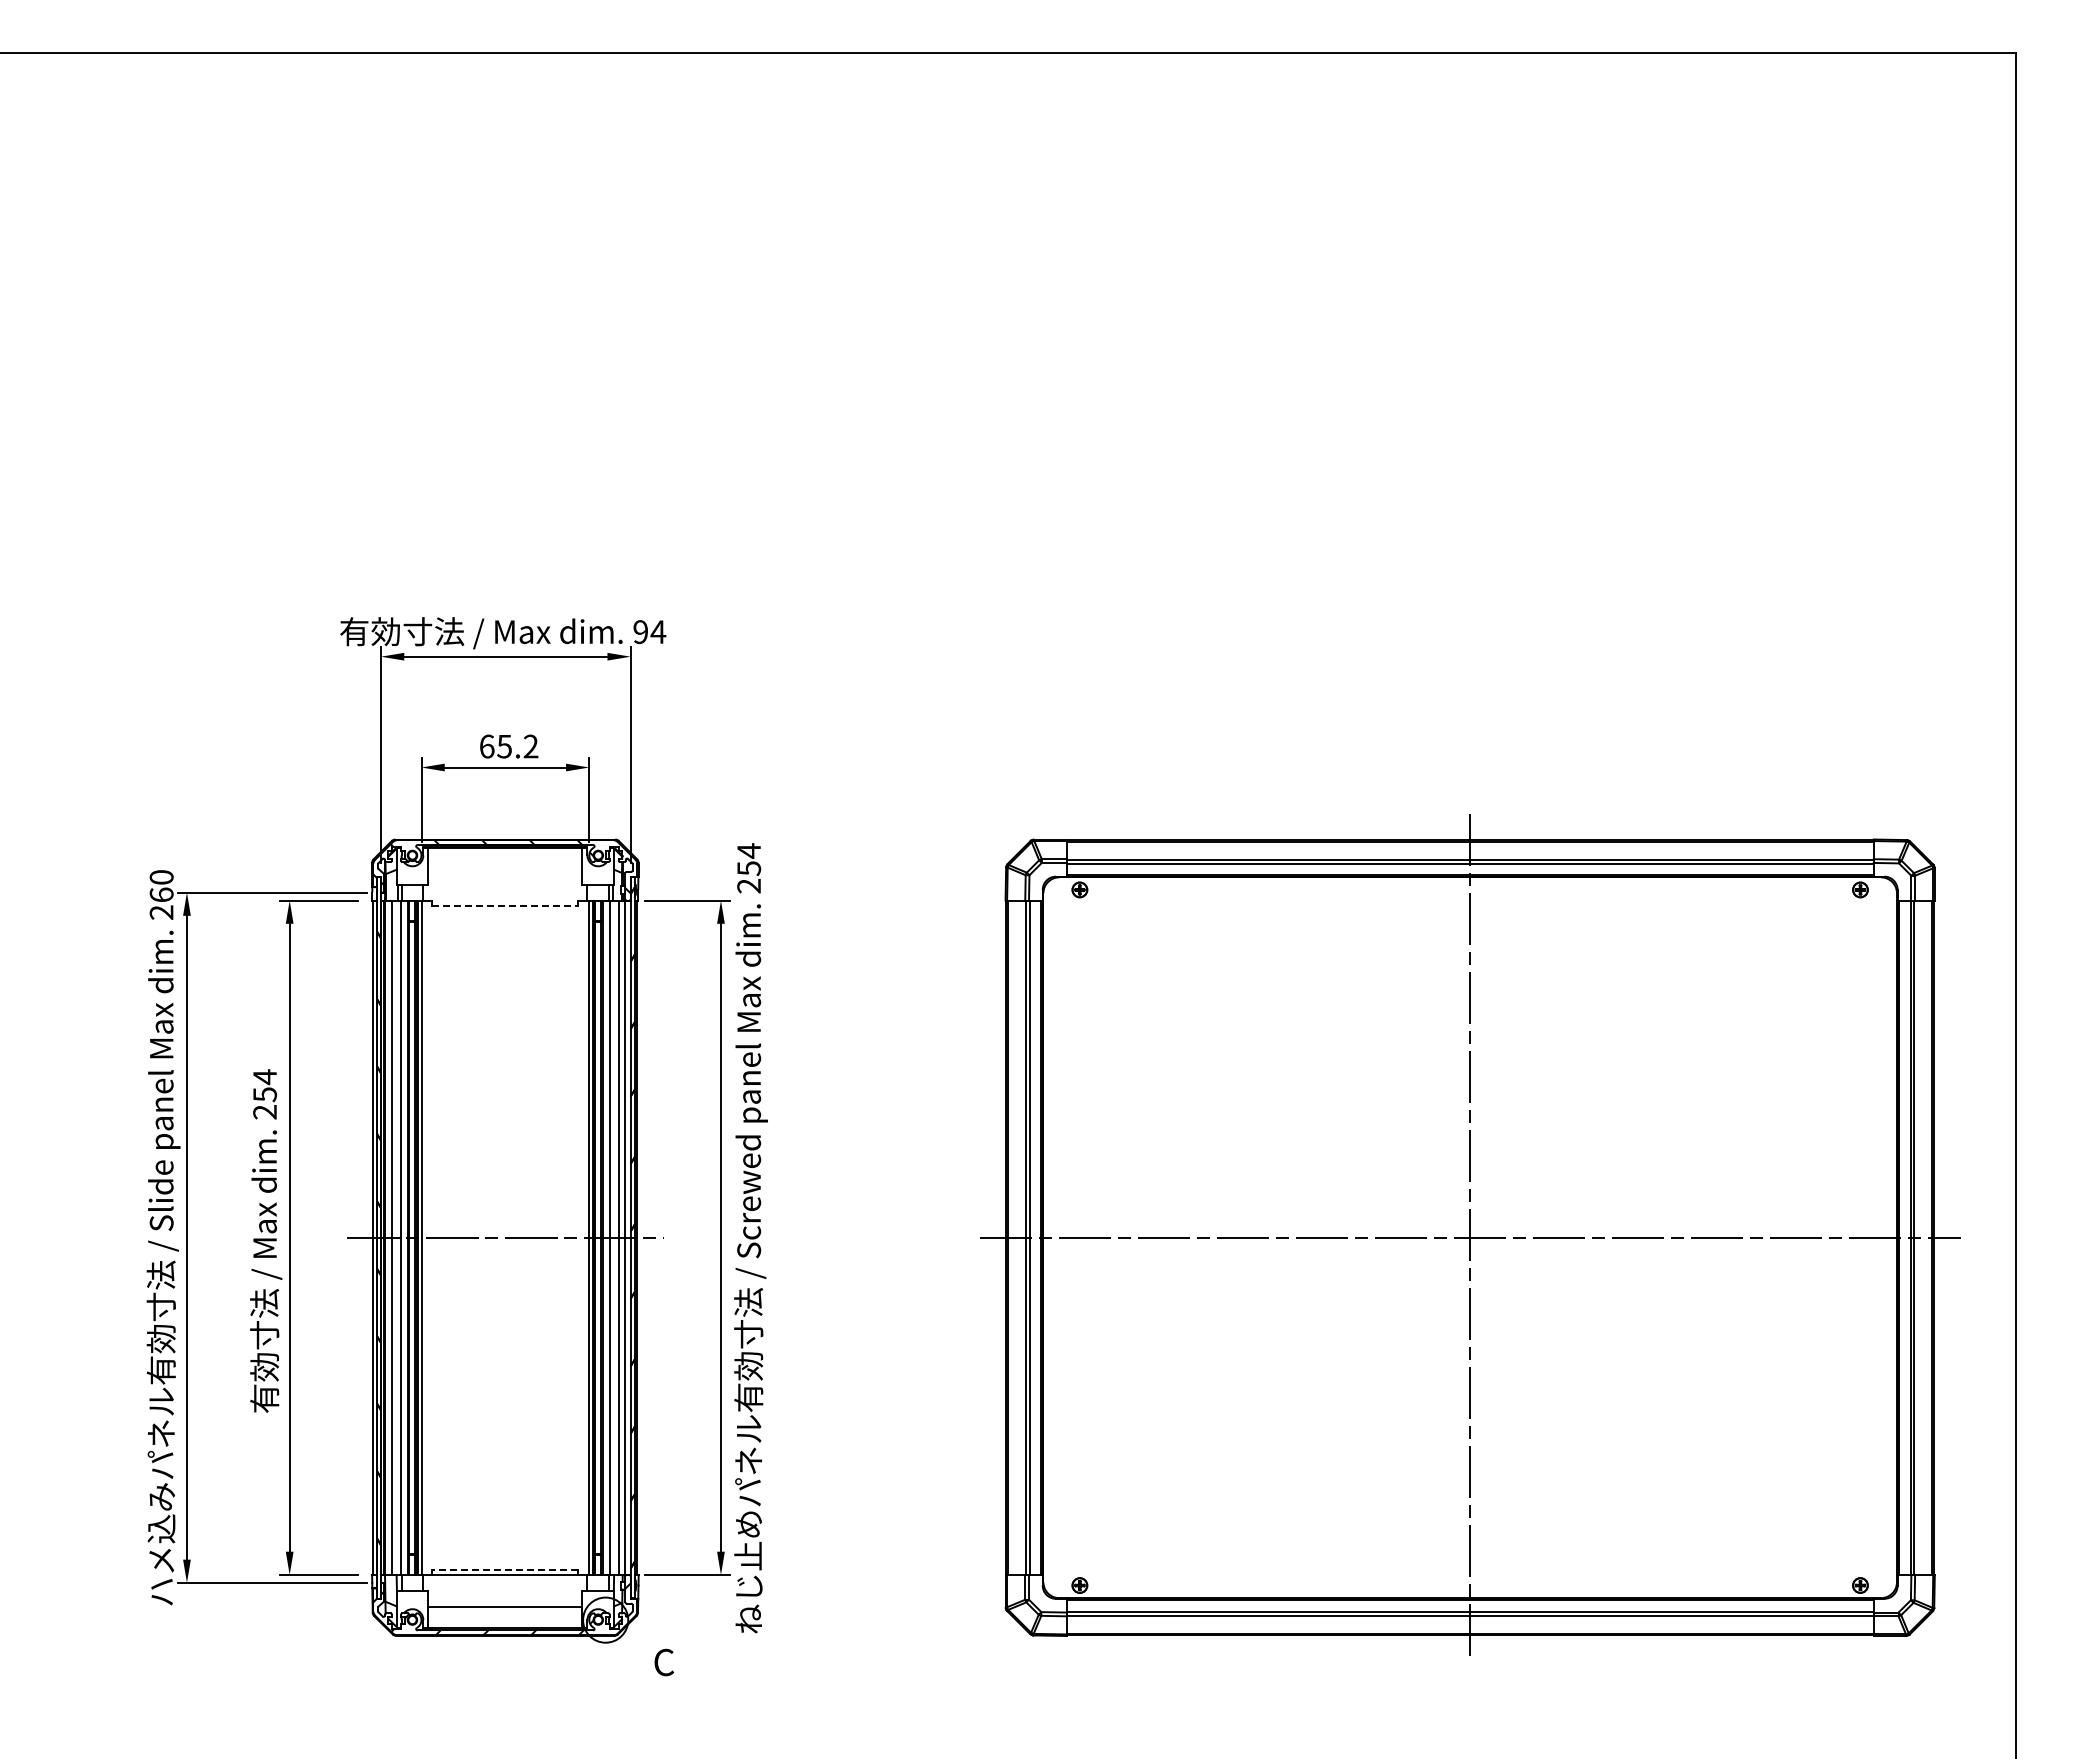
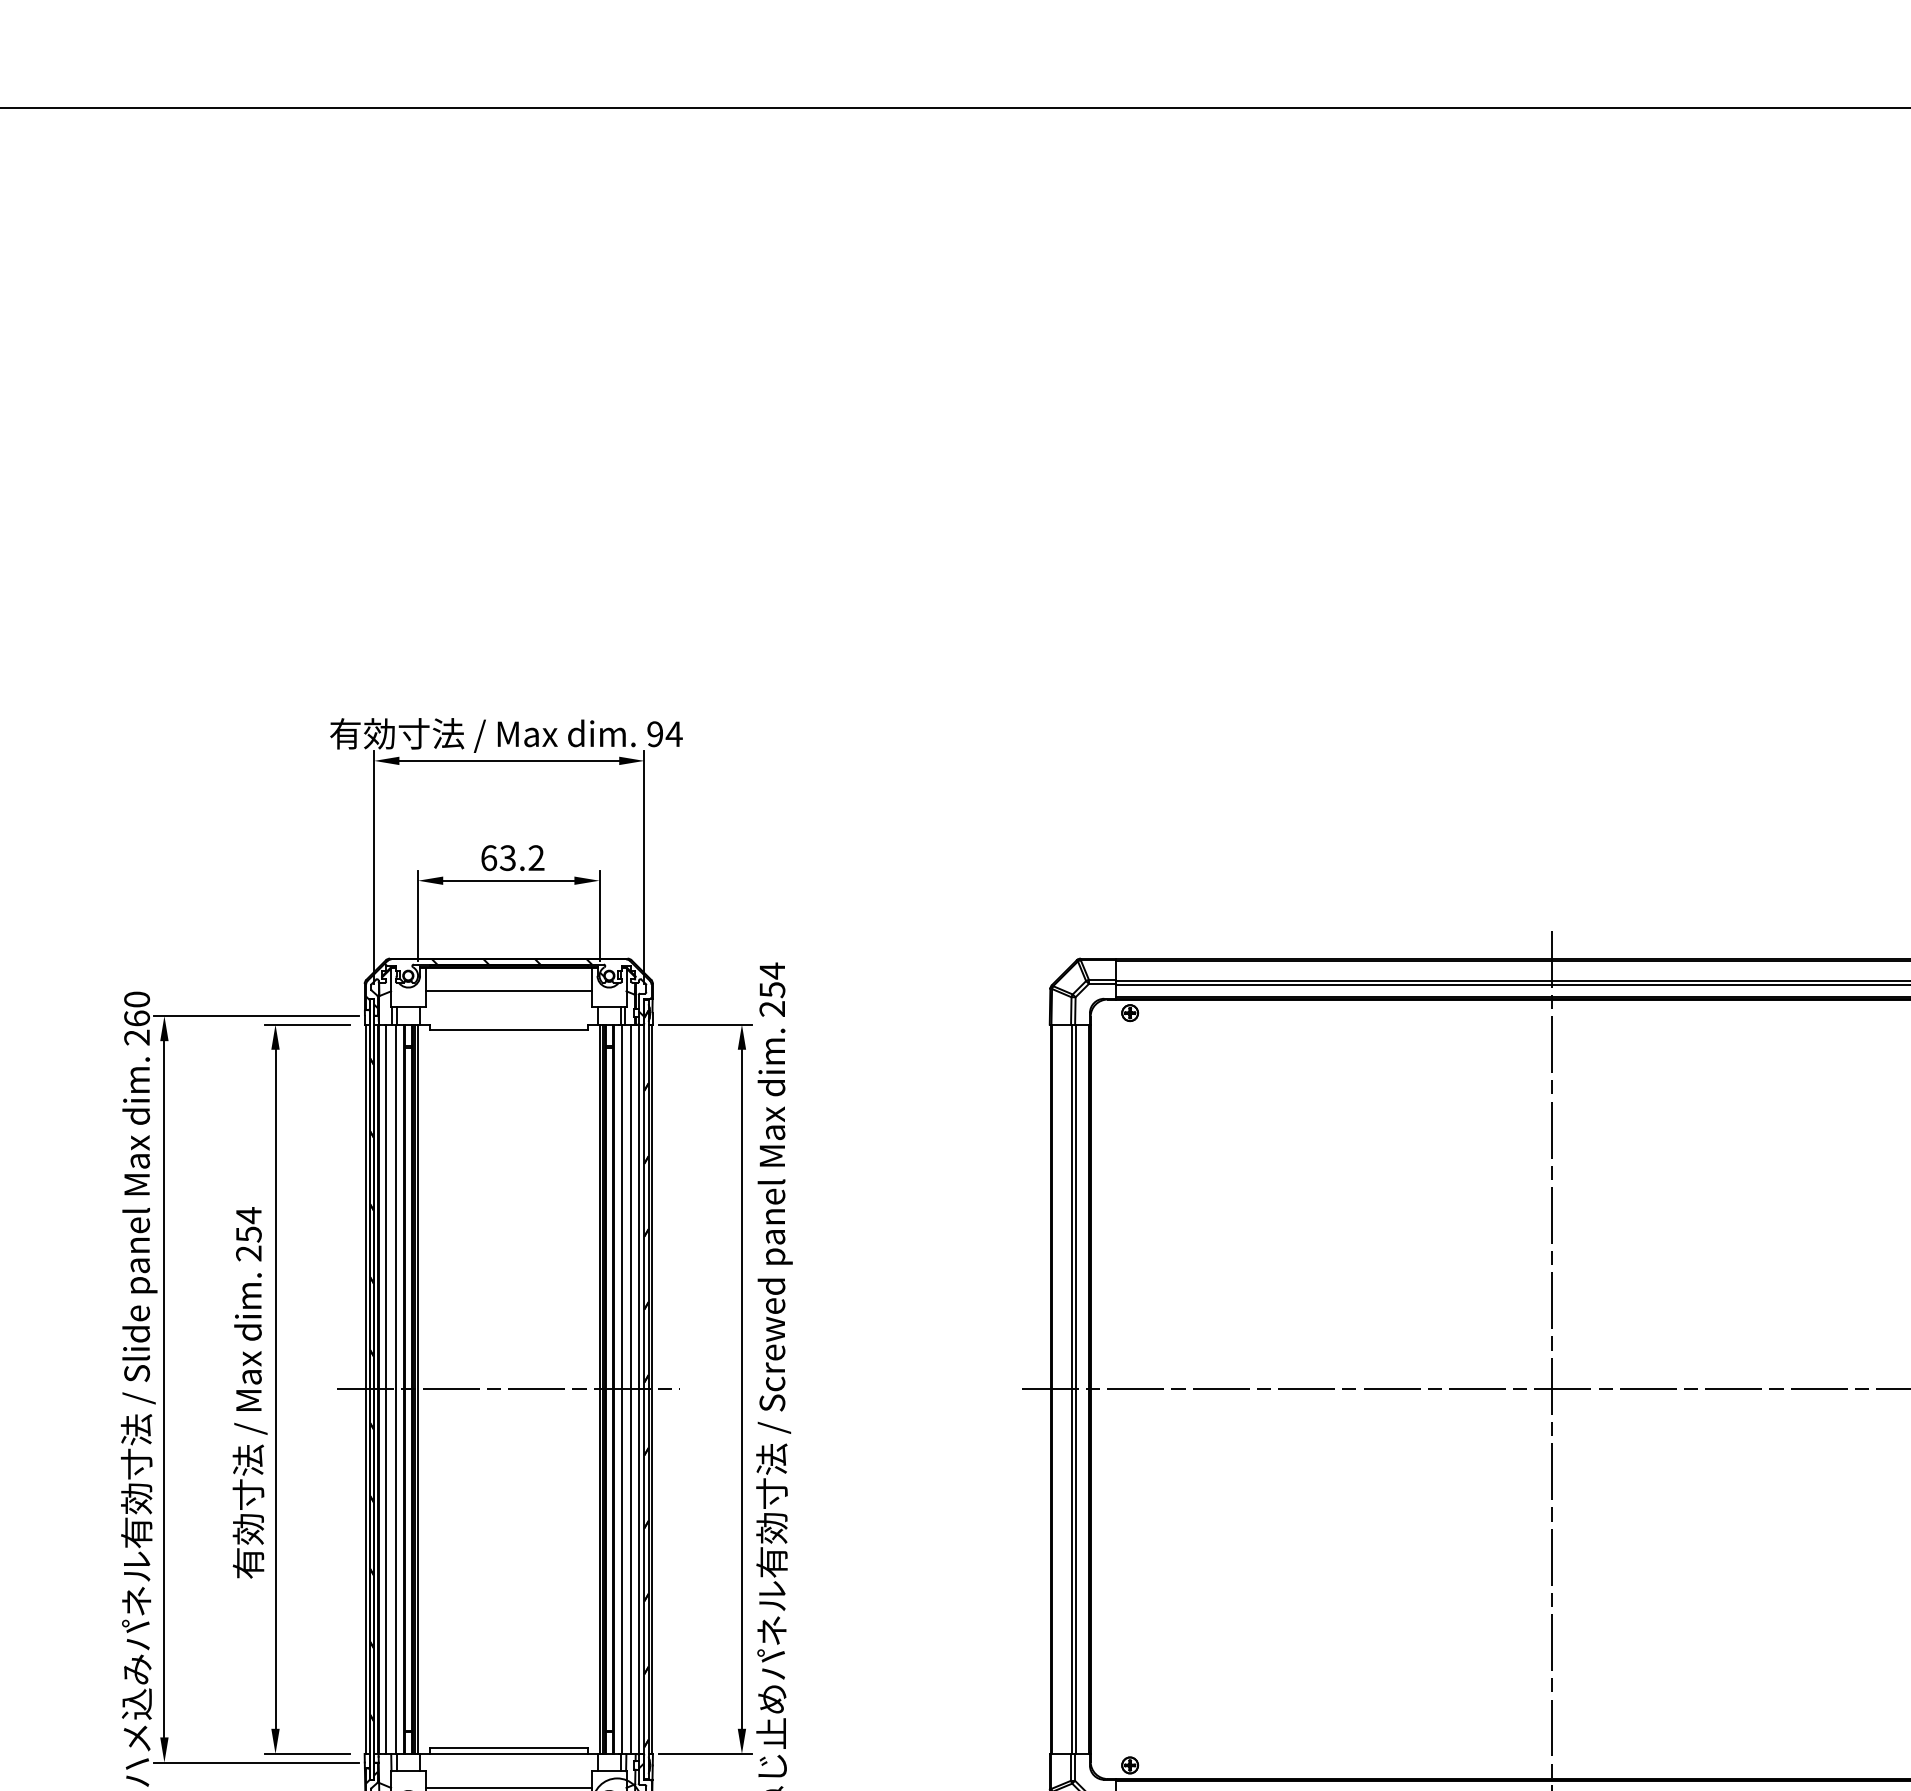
text: (504, 745) -> (507, 856), 65.2 -> 63.2
line: (505, 869) -> (508, 991), added
line: (505, 905) -> (508, 1029), dashed -> solid
line: (504, 1569) -> (507, 1748), dashed -> solid

